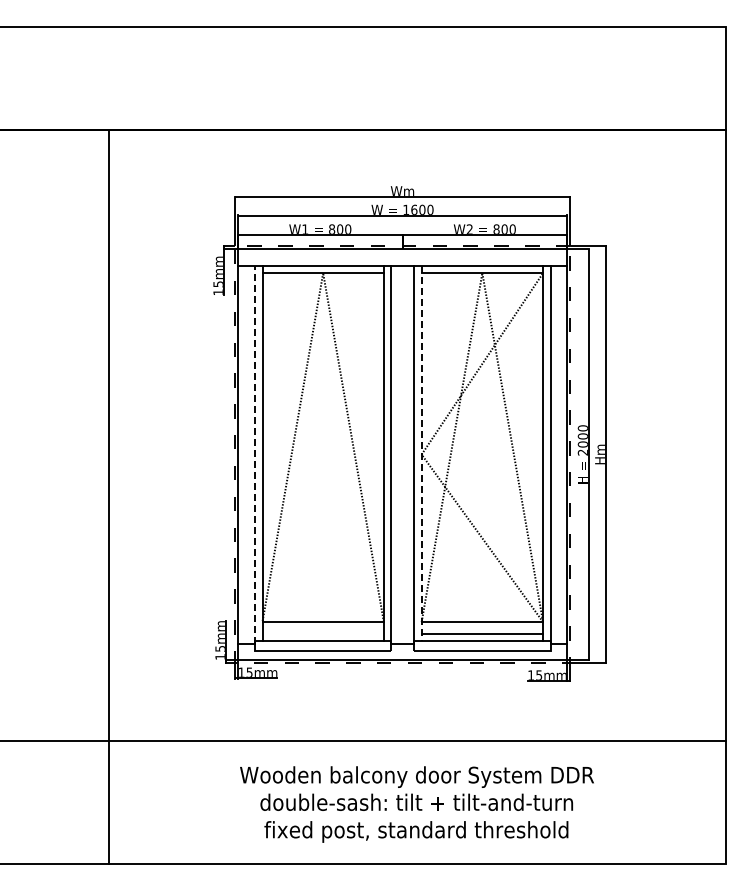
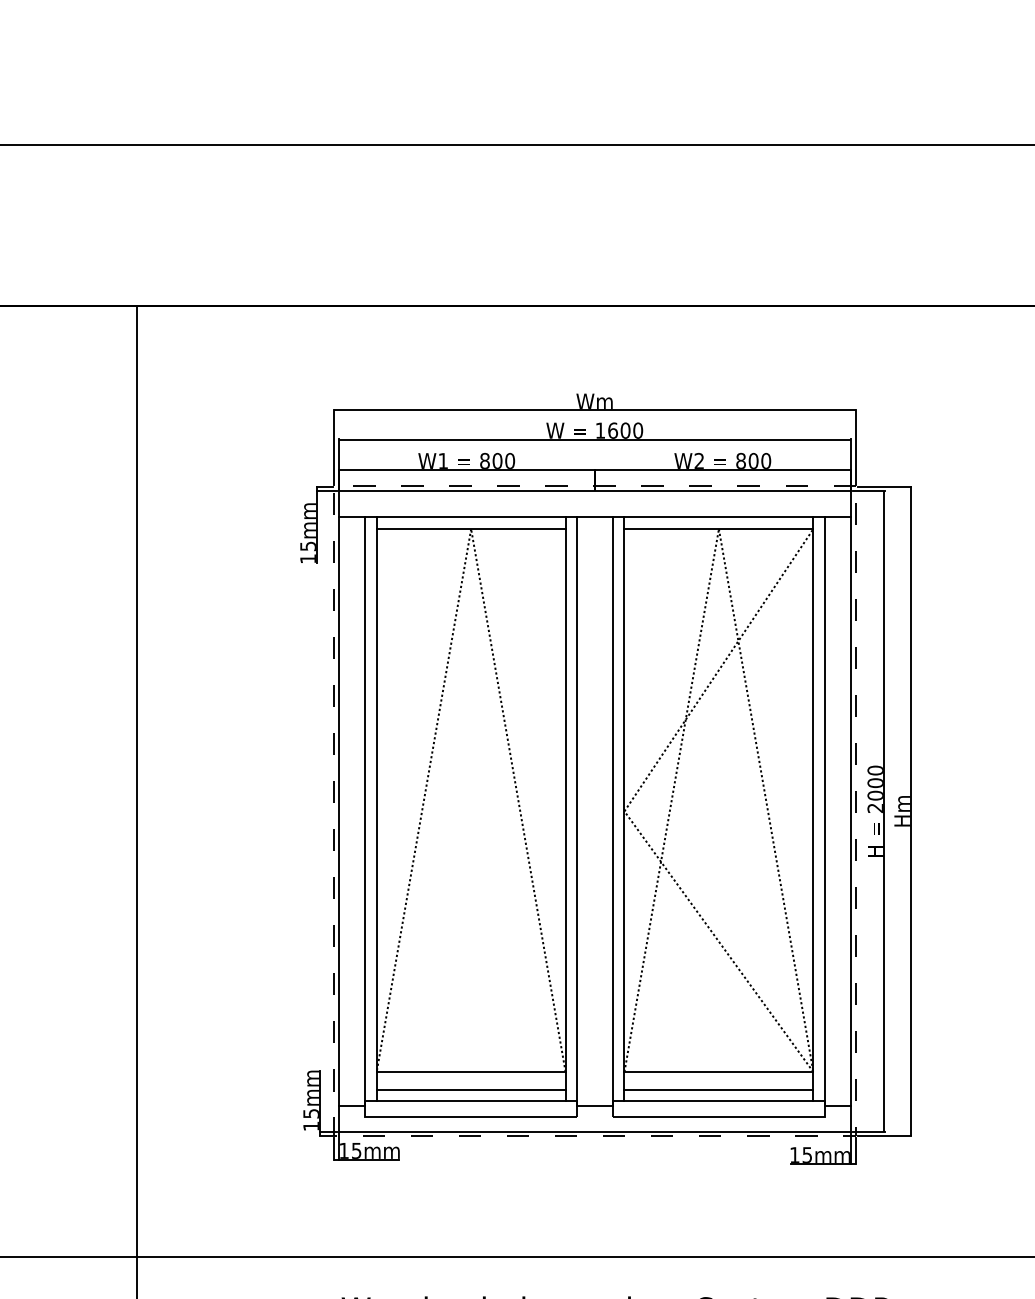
line: (421, 453) -> (624, 809), dashed -> solid
line: (254, 454) -> (364, 811), dashed -> solid
line: (322, 633) -> (470, 1089), added

